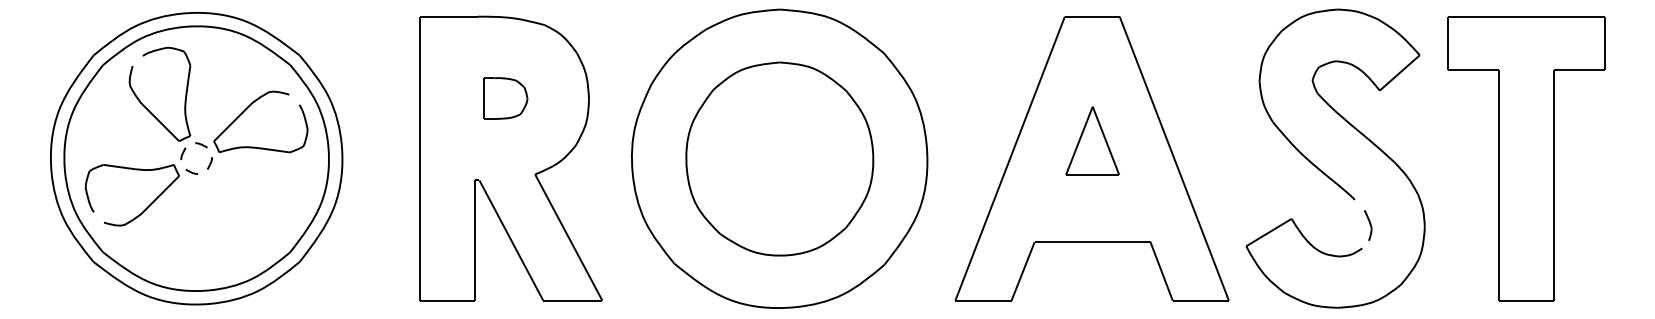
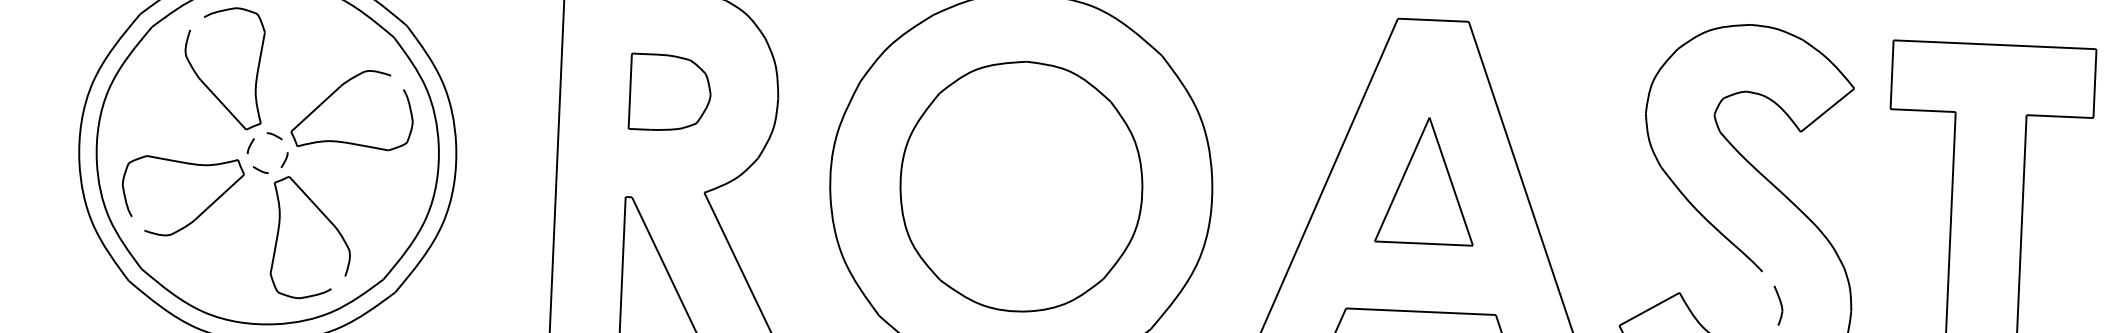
part: (505, 98) -> (670, 92), size x1.43
part: (1092, 140) -> (1426, 180), size x1.43
part: (246, 209) -> (329, 221), added

